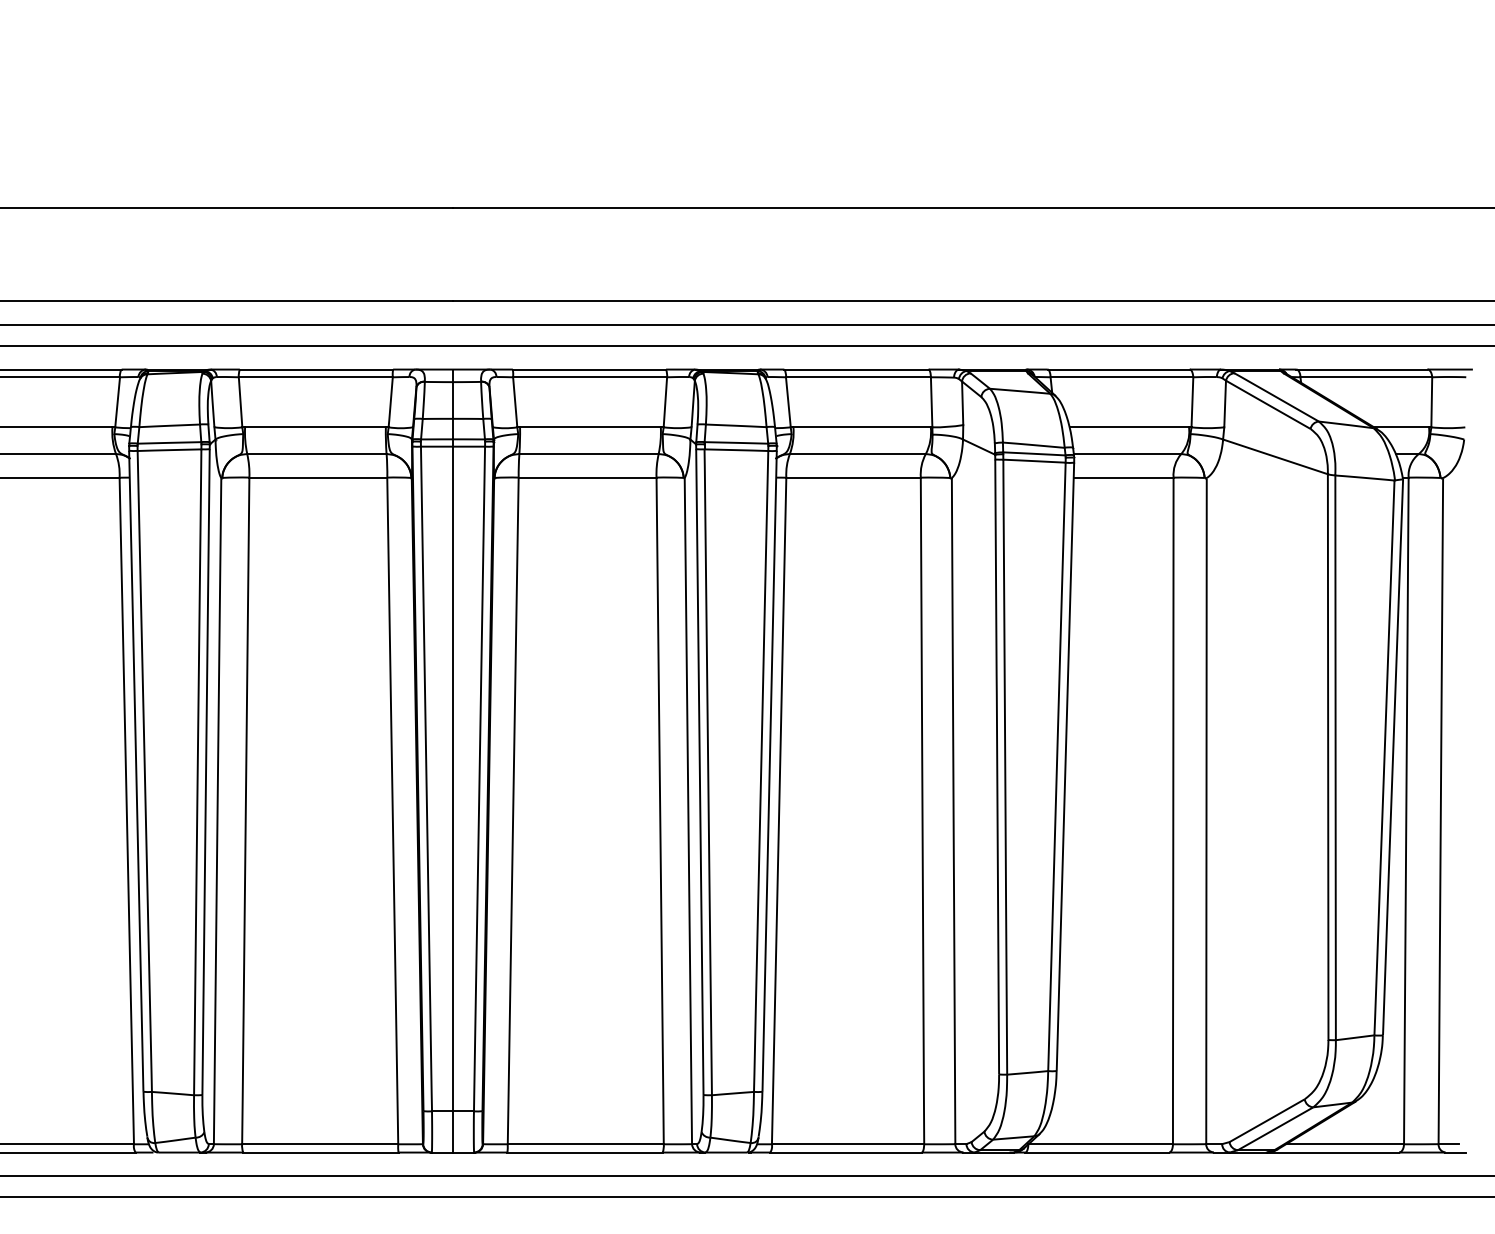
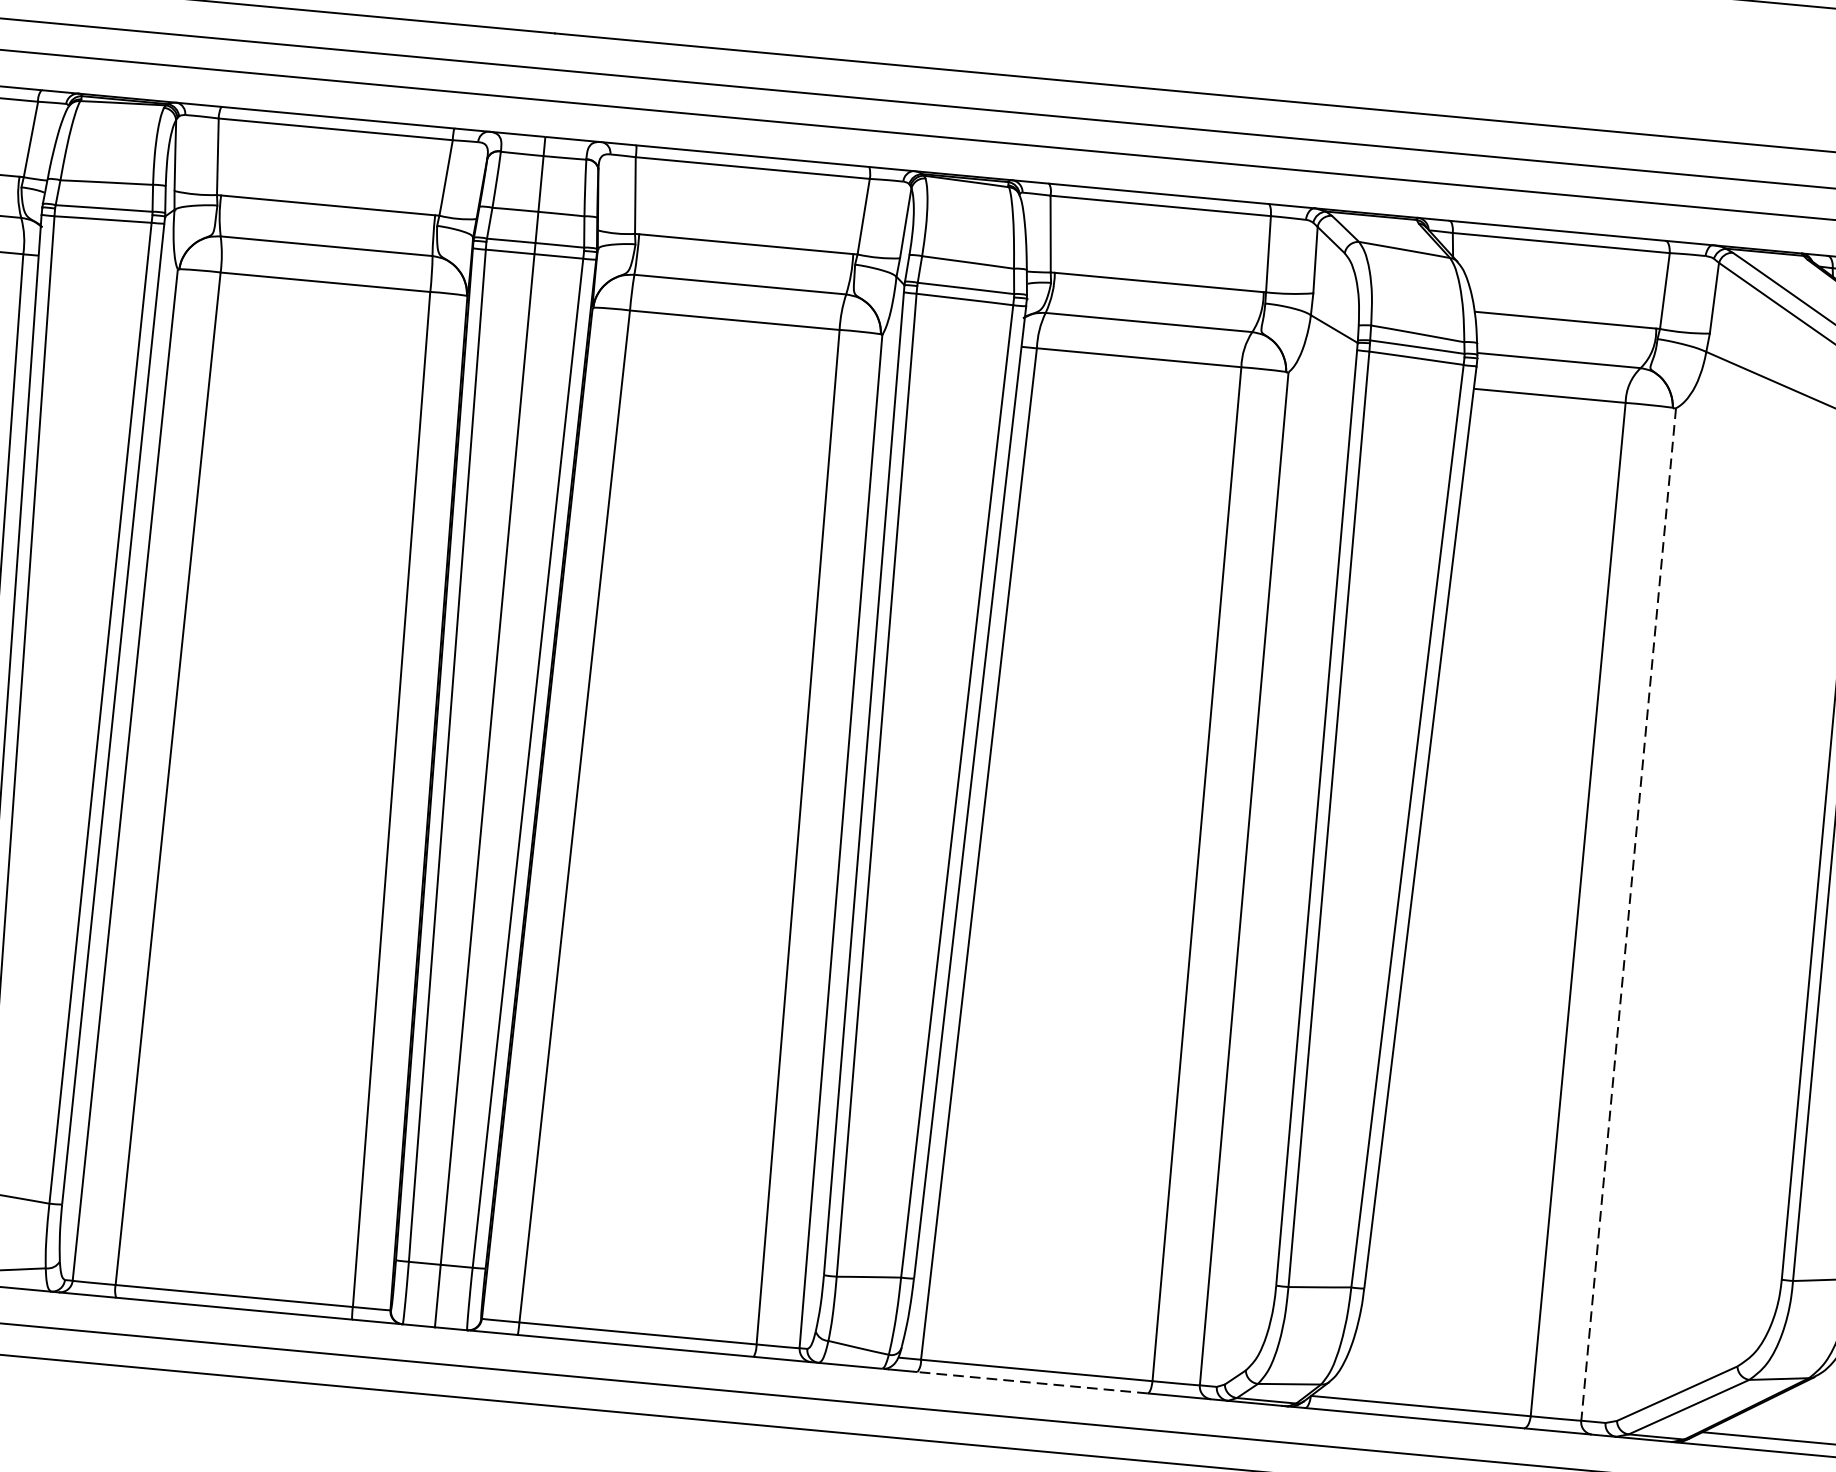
line: (1206, 812) -> (1628, 916), solid -> dashed
line: (846, 1152) -> (1033, 1382), solid -> dashed

